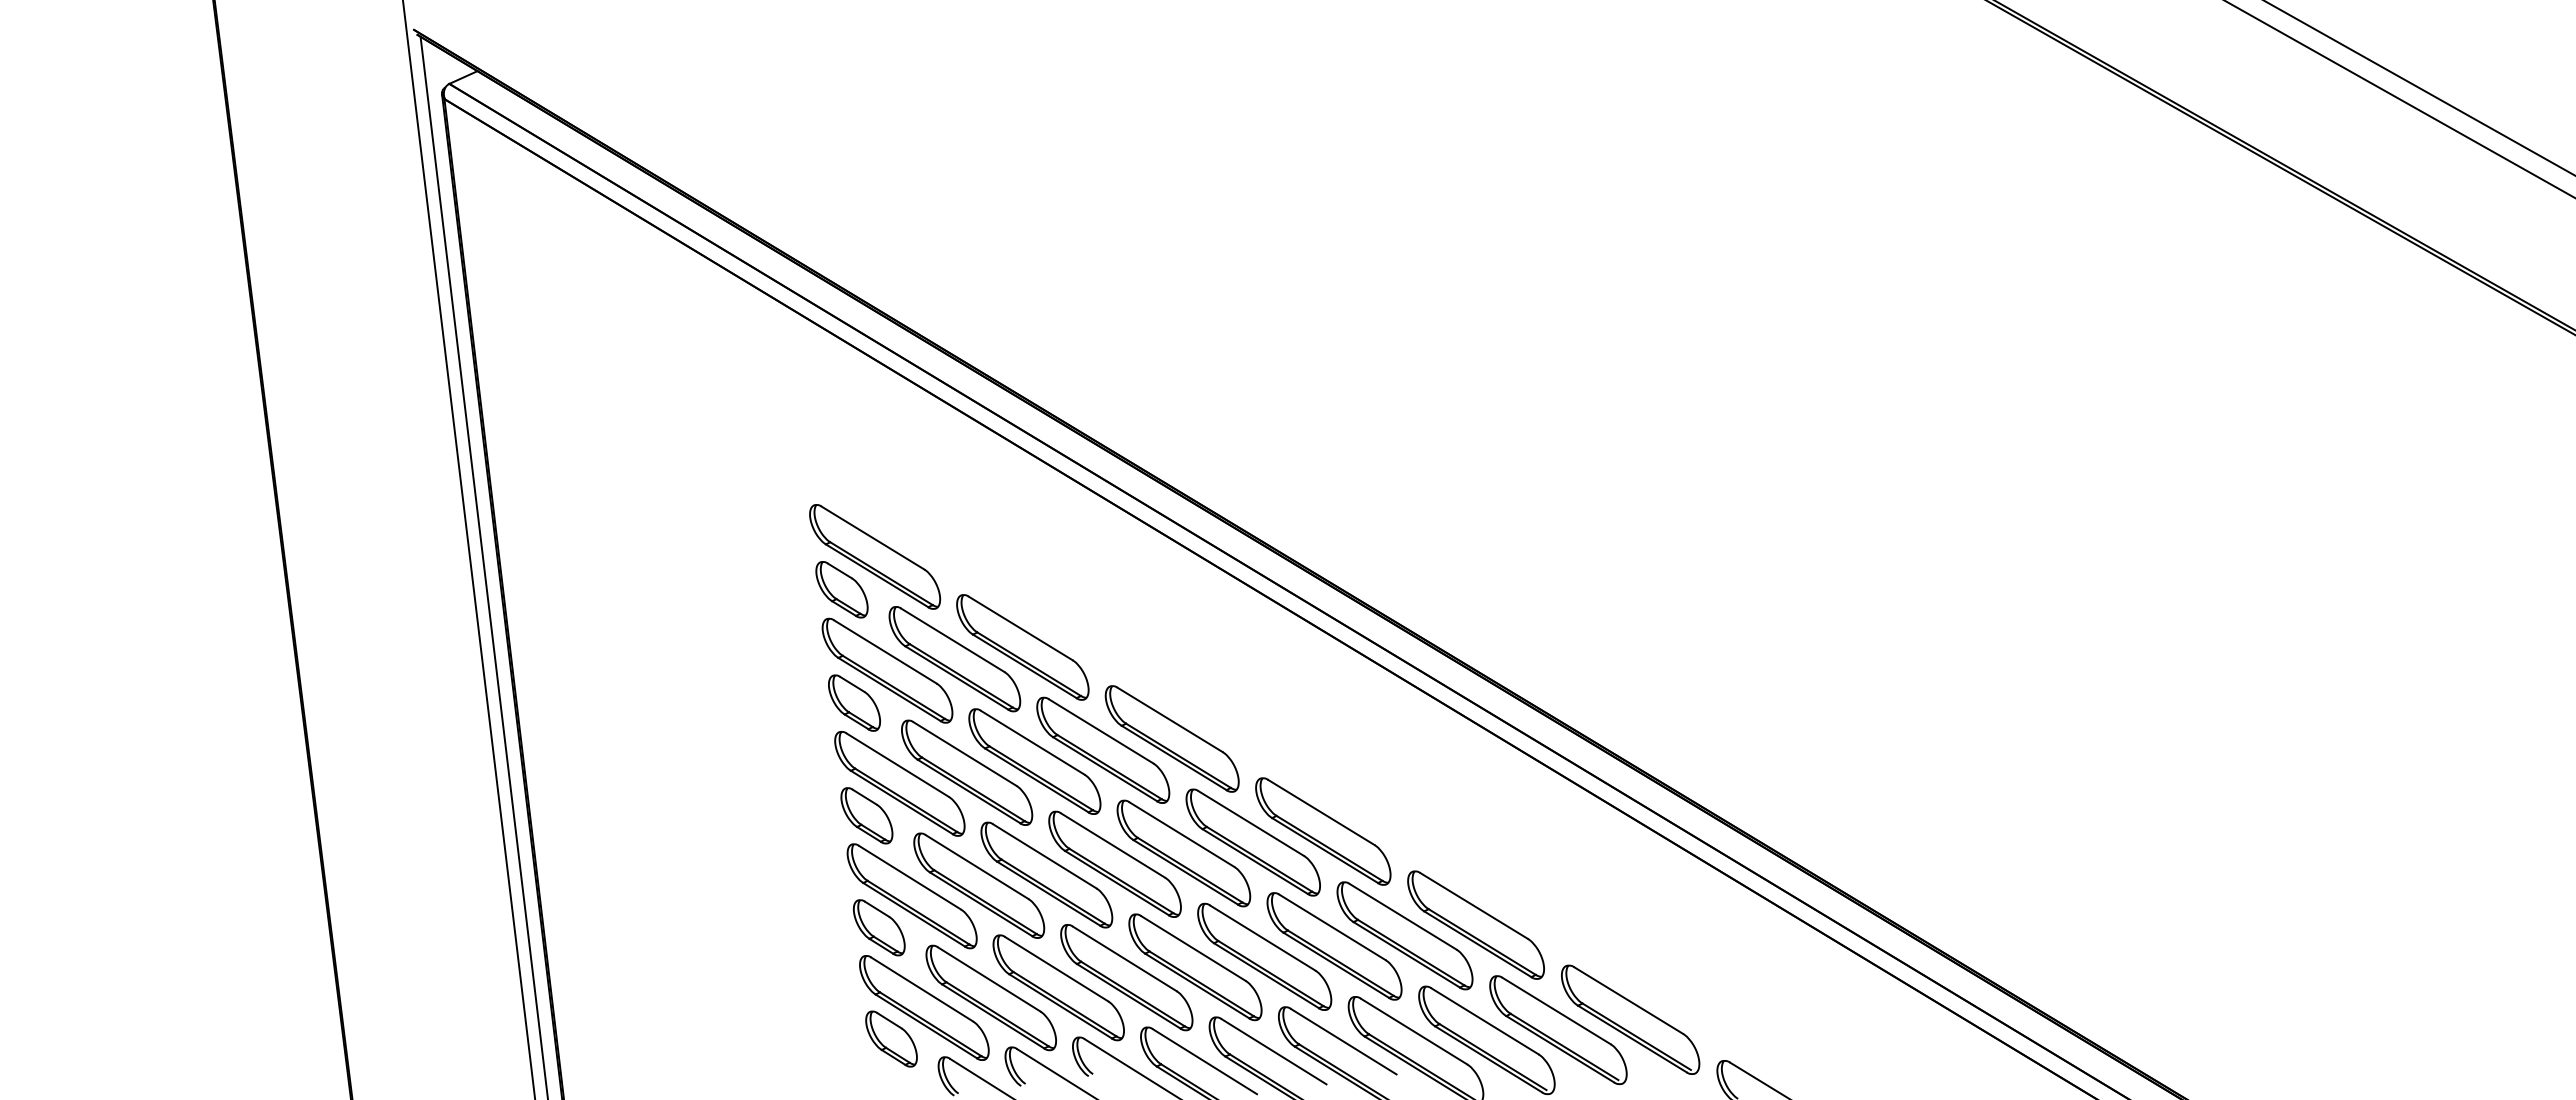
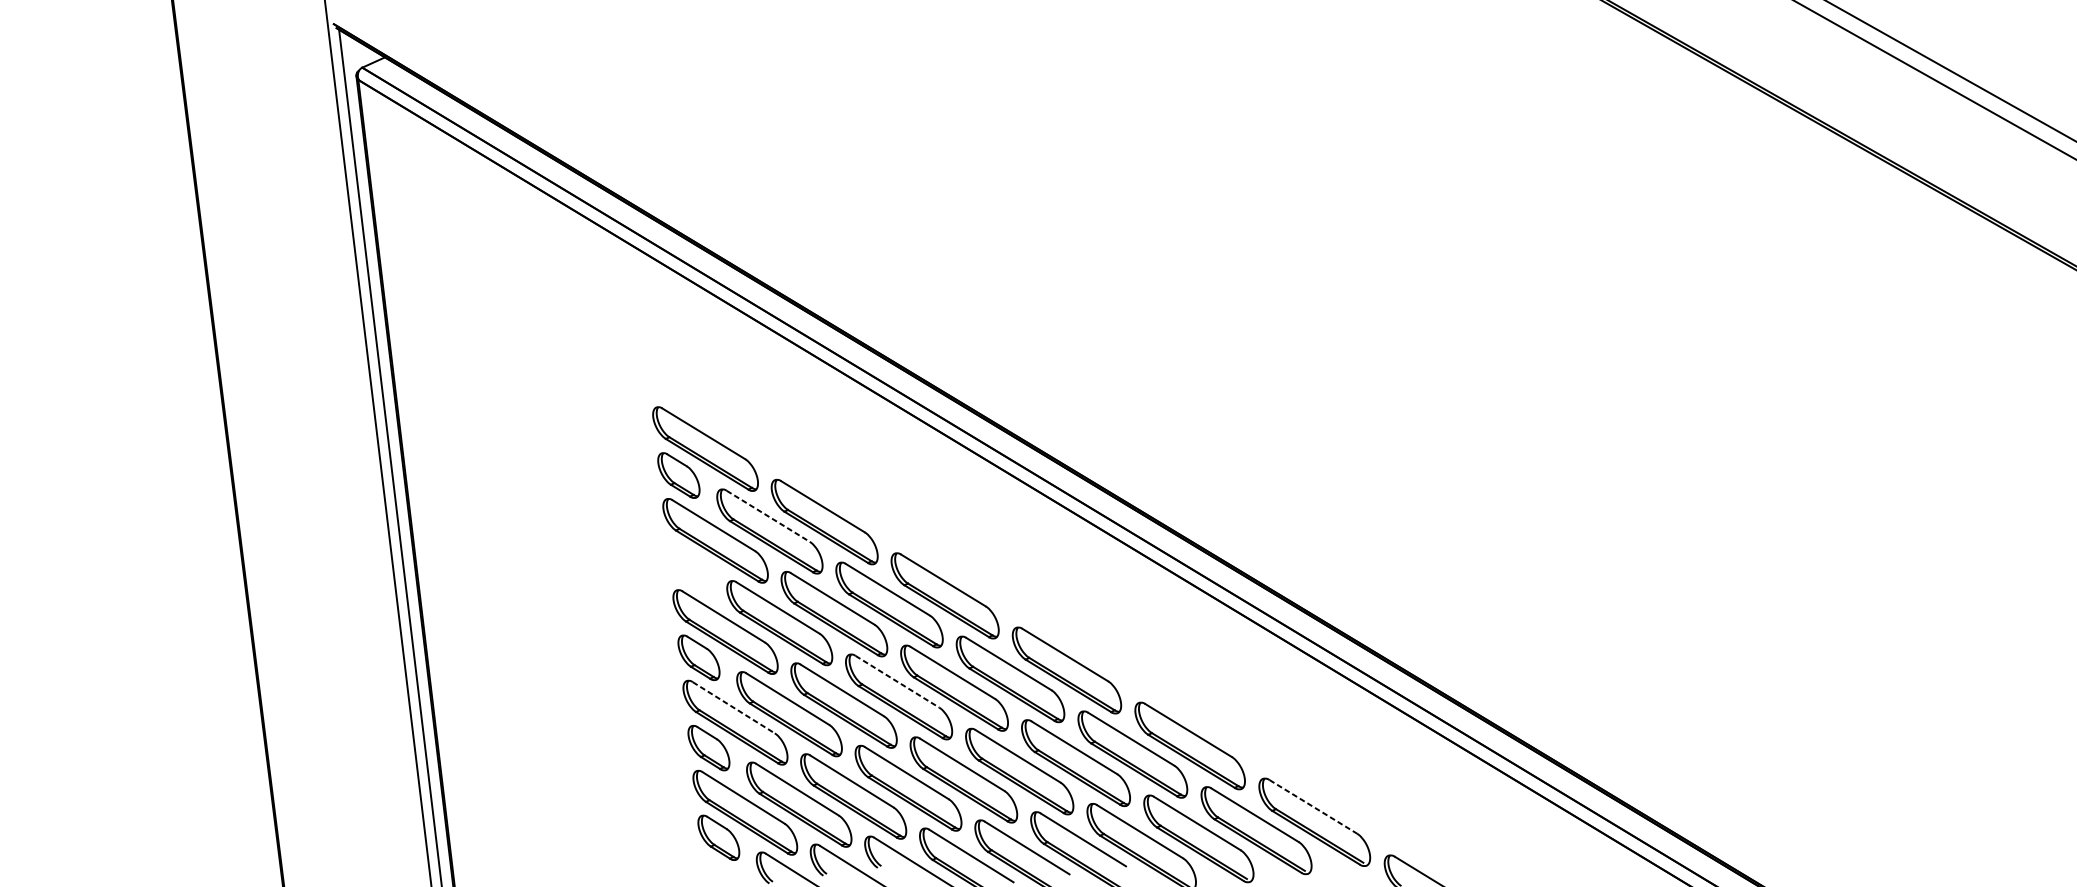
line: (953, 640) -> (768, 516), solid -> dashed
part: (854, 702) -> (688, 566), removed
line: (1113, 845) -> (897, 681), solid -> dashed
line: (910, 877) -> (734, 707), solid -> dashed
line: (1628, 1000) -> (1313, 806), solid -> dashed

